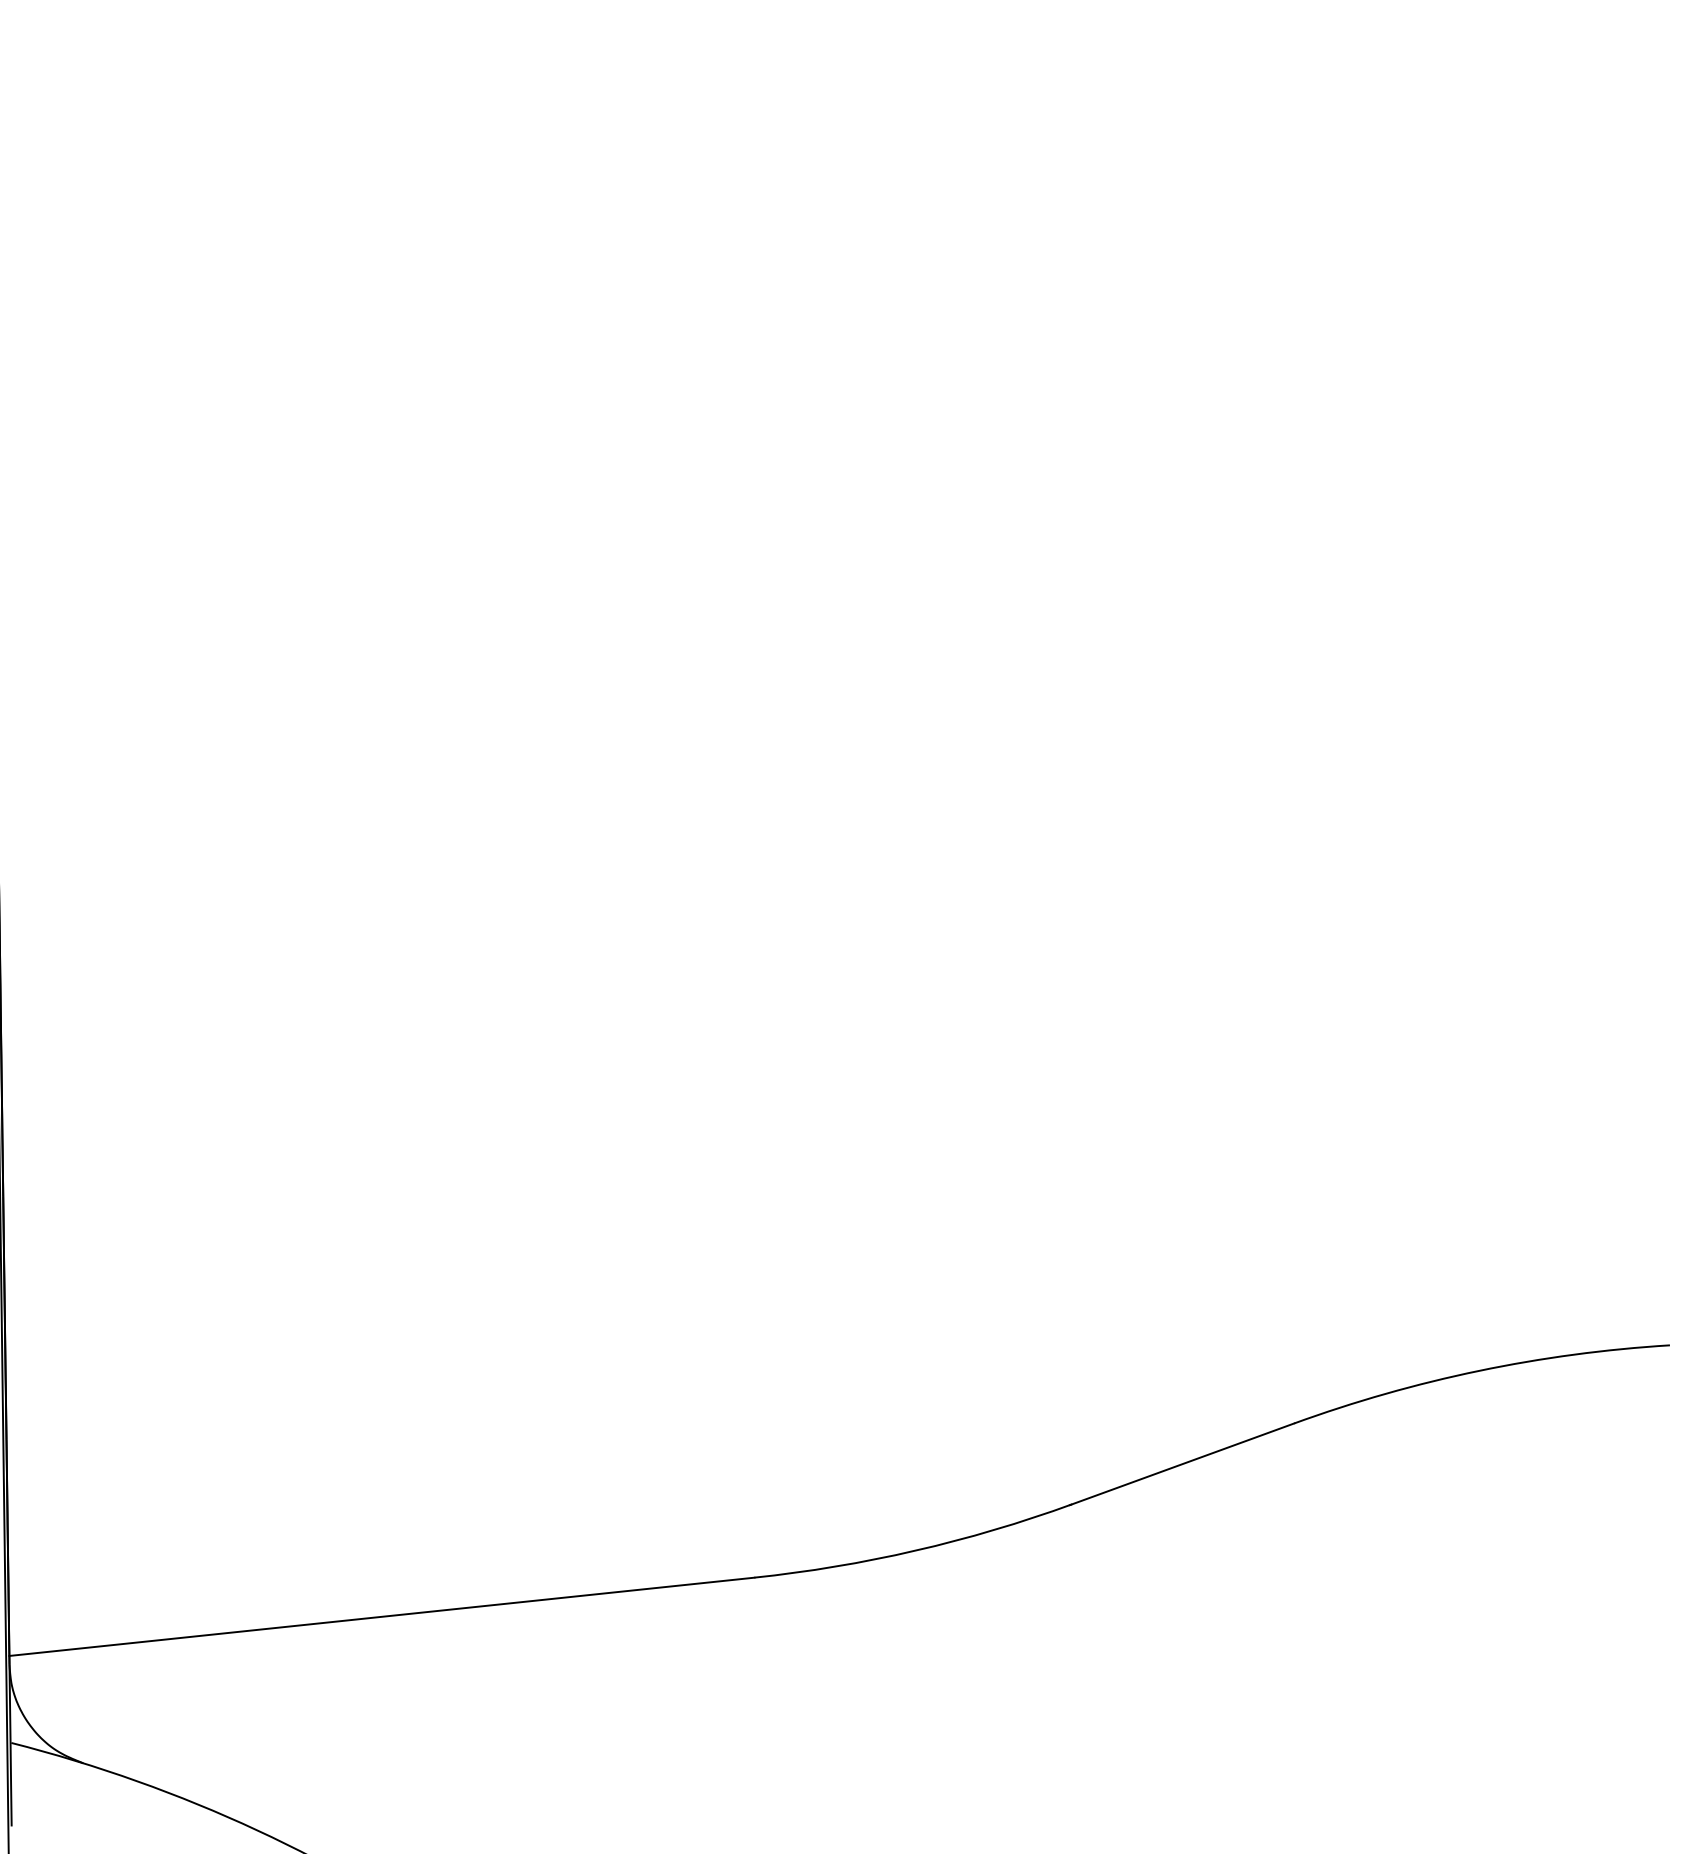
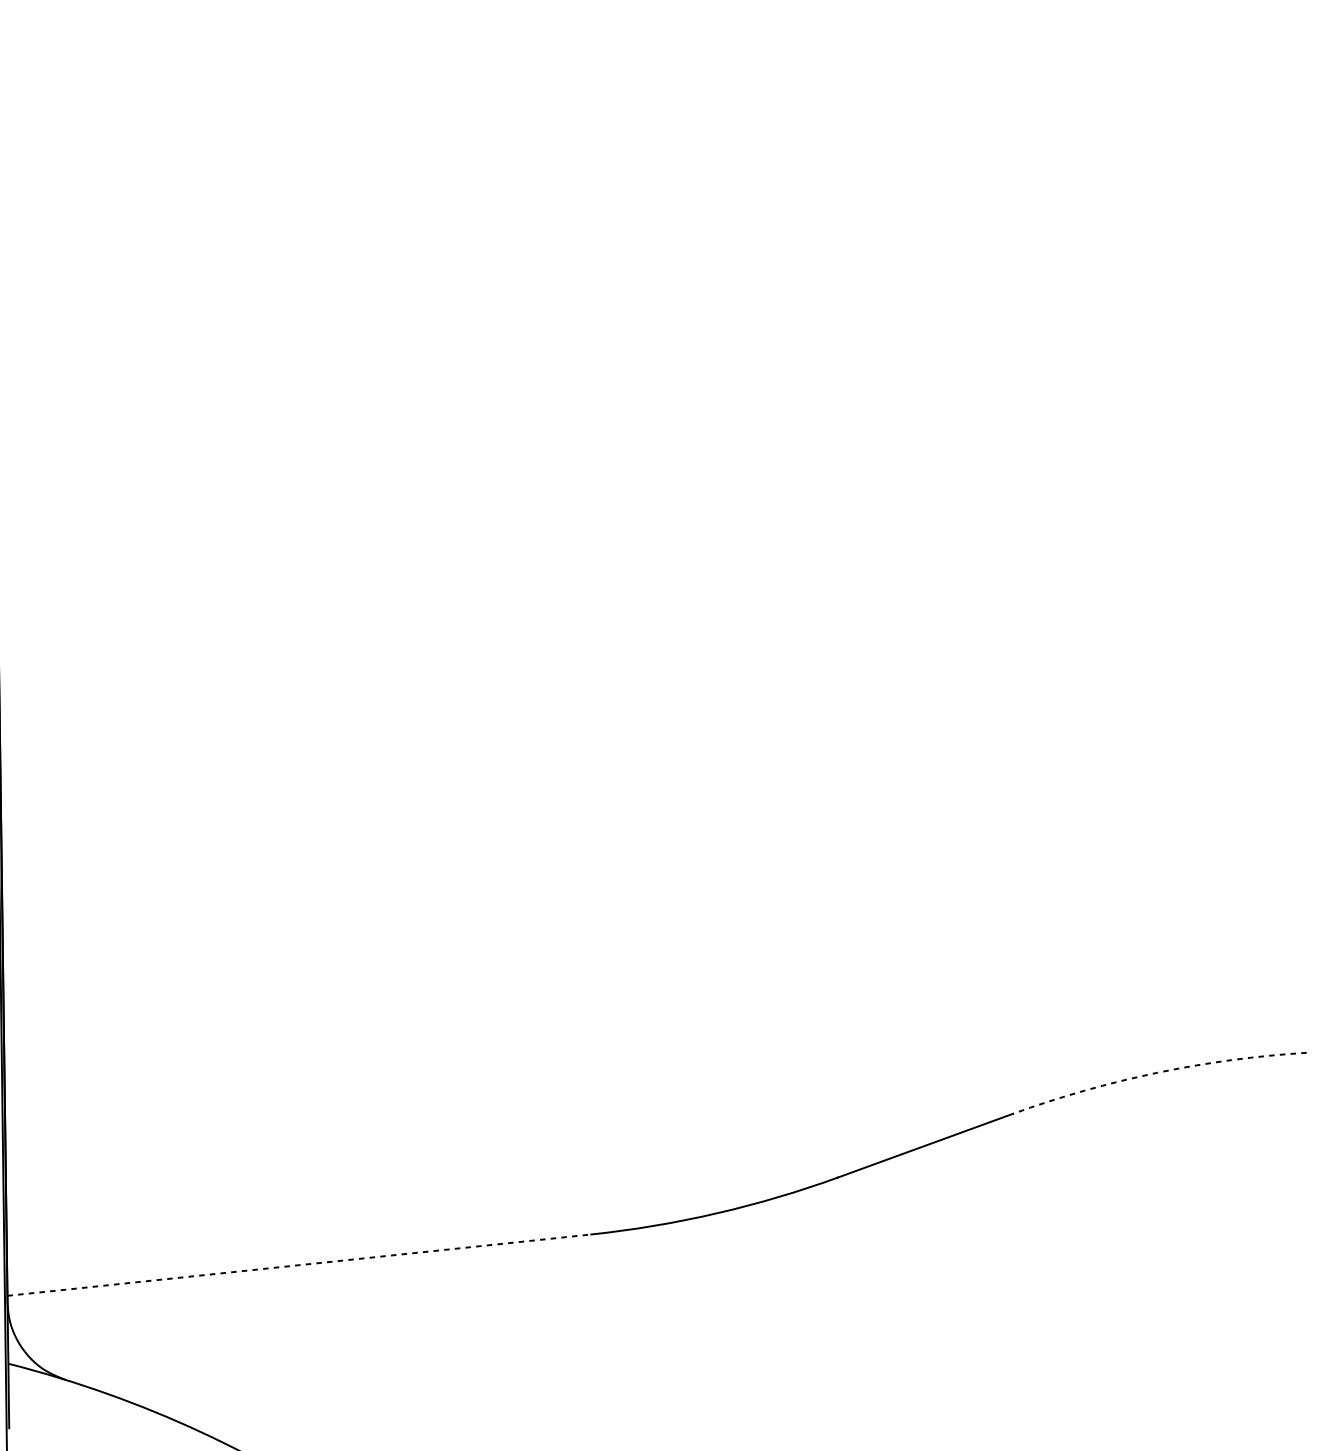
arc: (1479, 1370) -> (1157, 1072), solid -> dashed
line: (381, 1616) -> (298, 1264), solid -> dashed

